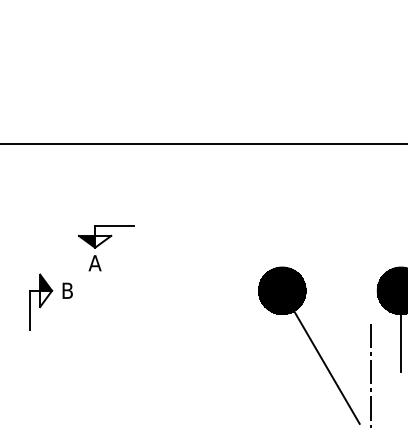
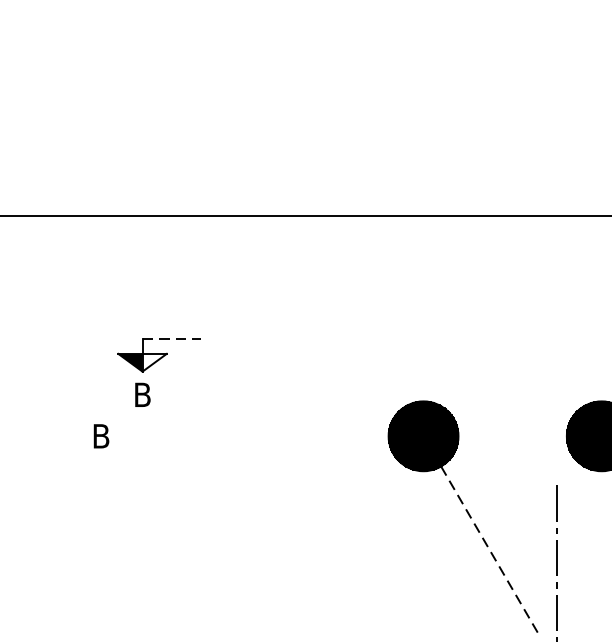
line: (115, 226) -> (173, 339), solid -> dashed
text: (94, 263) -> (141, 395), A -> B
part: (41, 301) -> (62, 452), removed
line: (401, 342) -> (602, 513), removed
line: (327, 367) -> (491, 551), solid -> dashed

